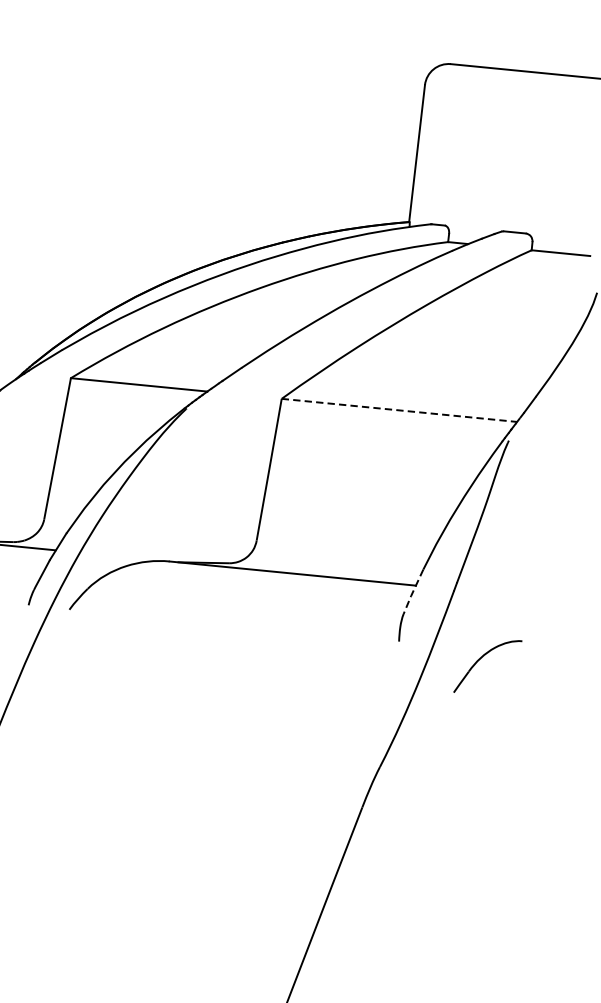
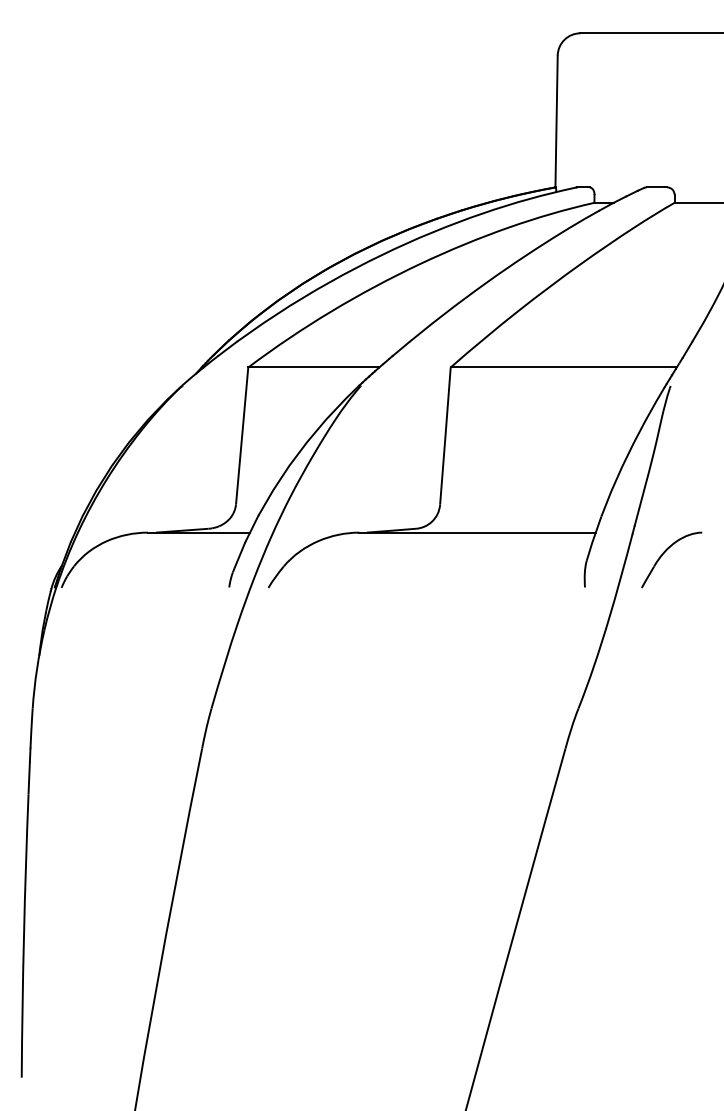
line: (400, 410) -> (564, 367), dashed -> solid
line: (412, 592) -> (593, 539), dashed -> solid
part: (482, 658) -> (665, 552), moved

